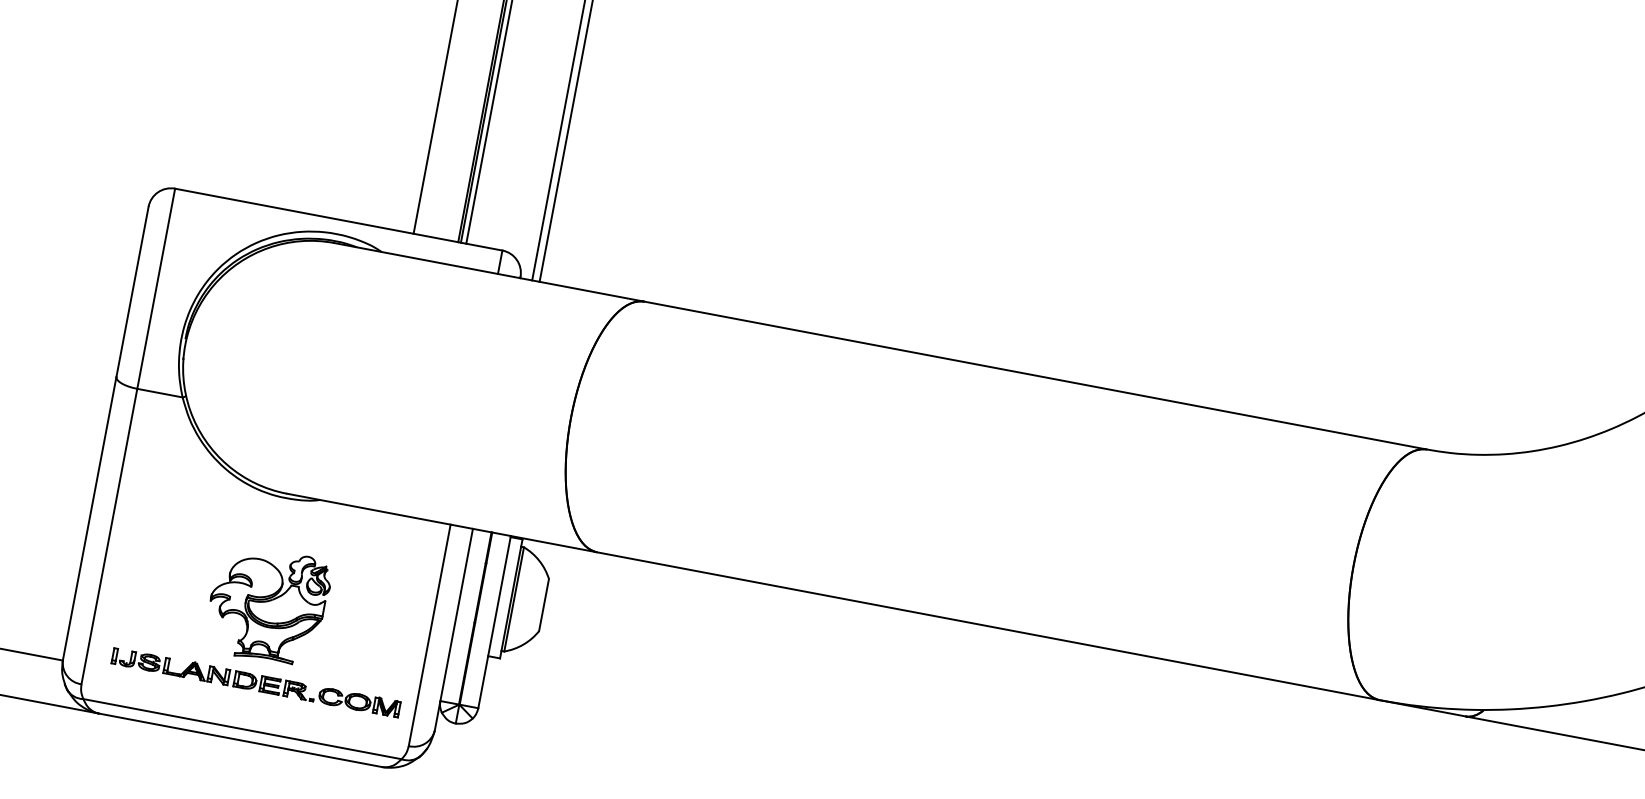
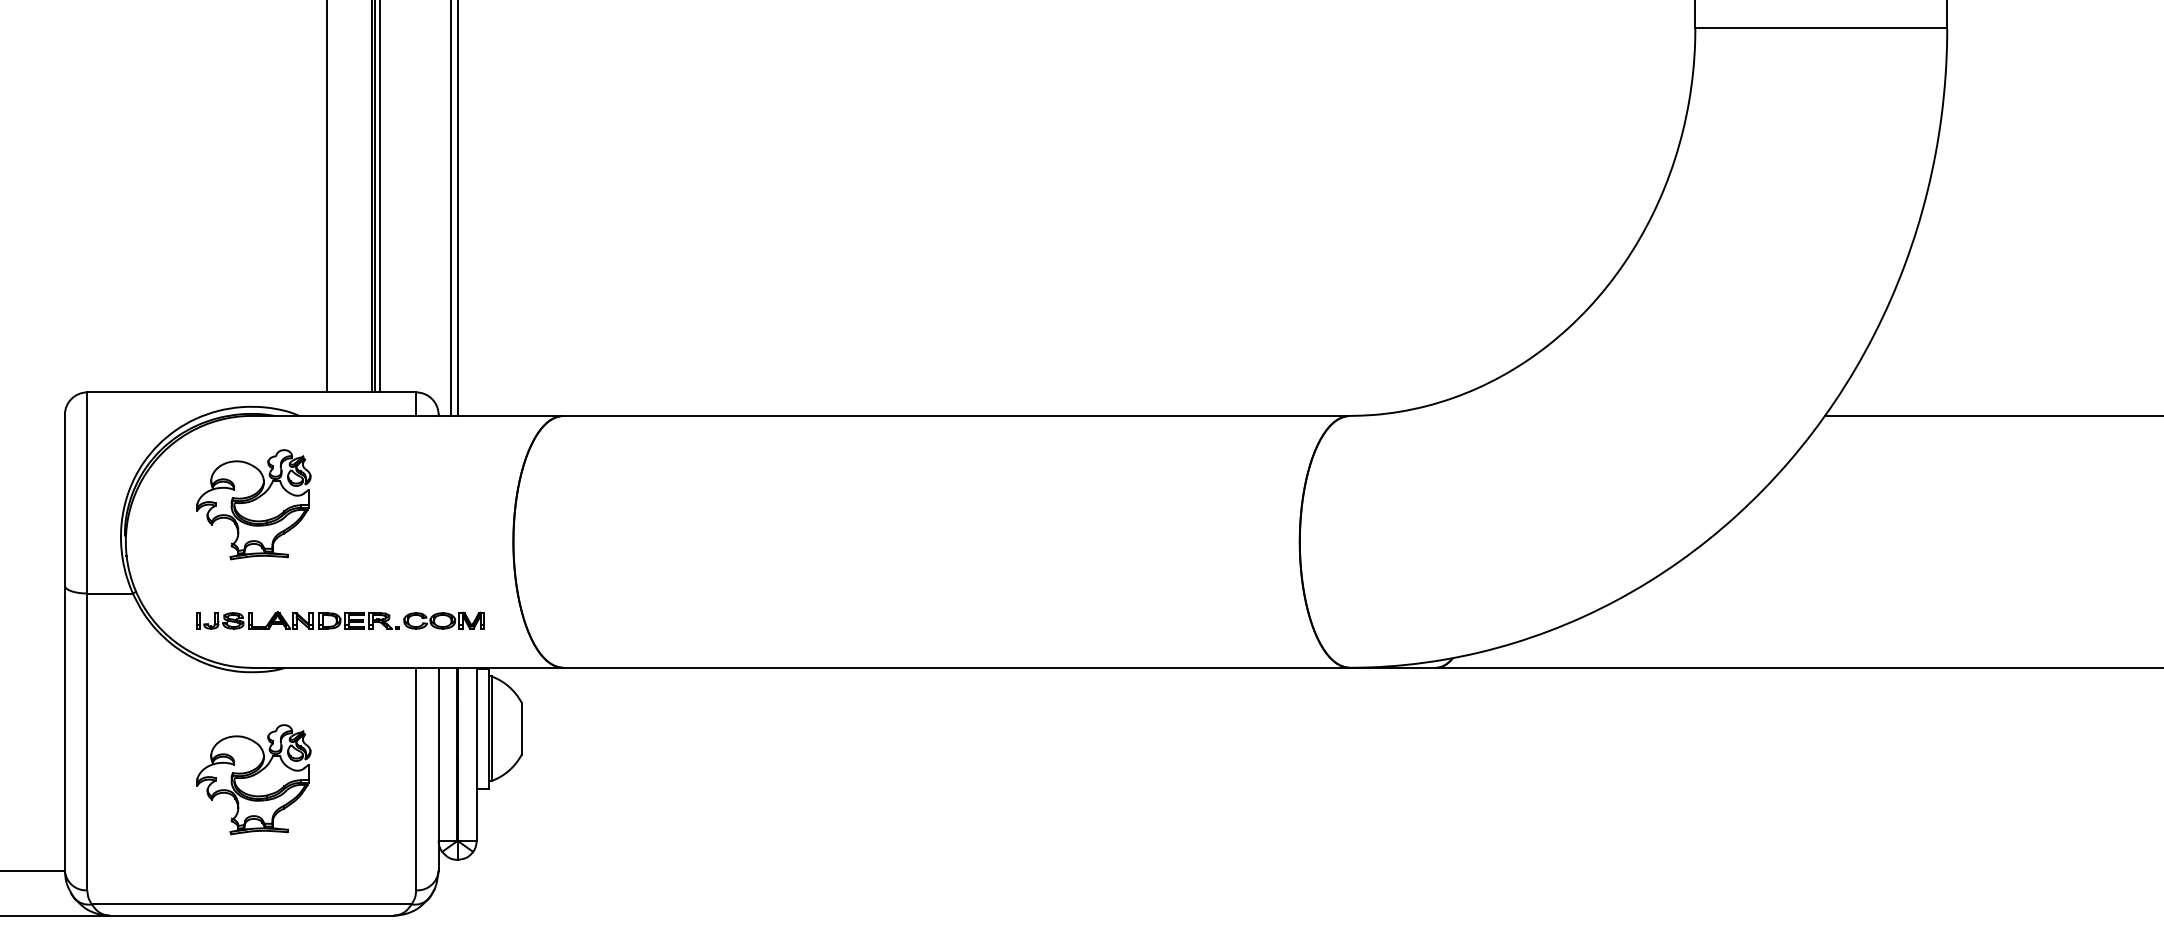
part: (319, 331) -> (253, 504), added
part: (256, 682) -> (340, 620), moved

